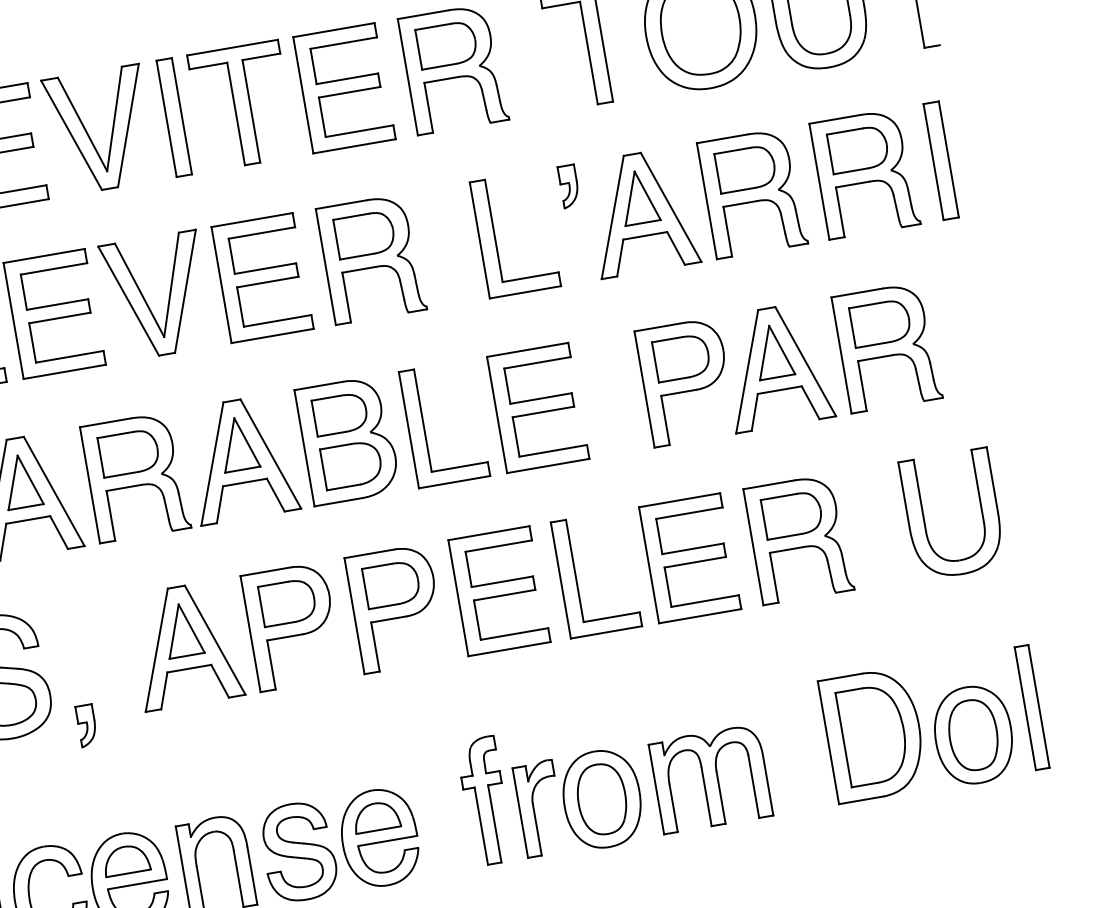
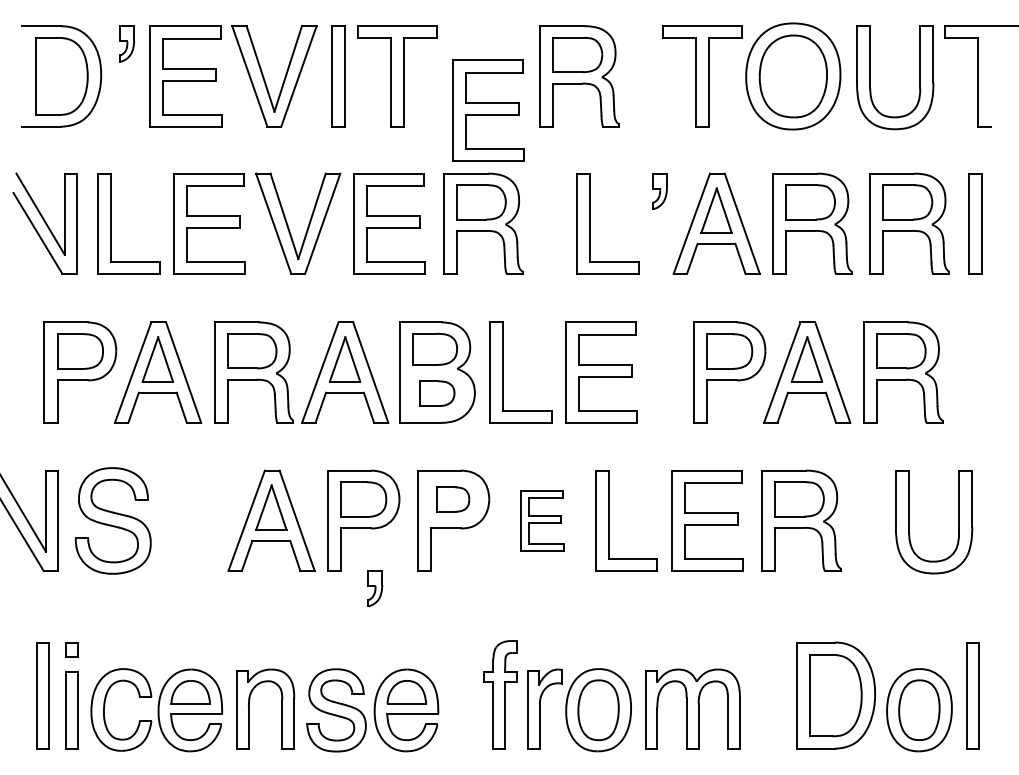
part: (344, 88) -> (488, 110), moved
part: (352, 464) -> (437, 393), size x0.7
part: (391, 584) -> (453, 499), size x0.7
part: (499, 590) -> (542, 520), size x0.6
part: (87, 725) -> (375, 588), moved

